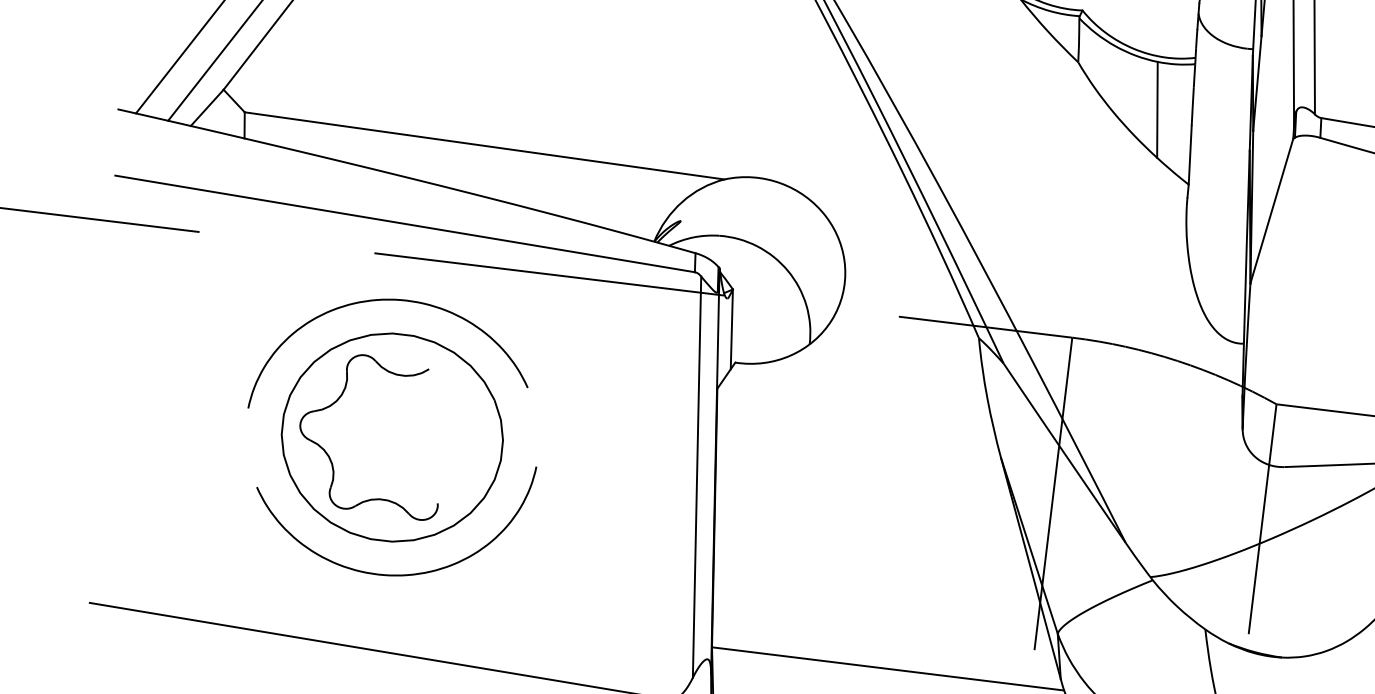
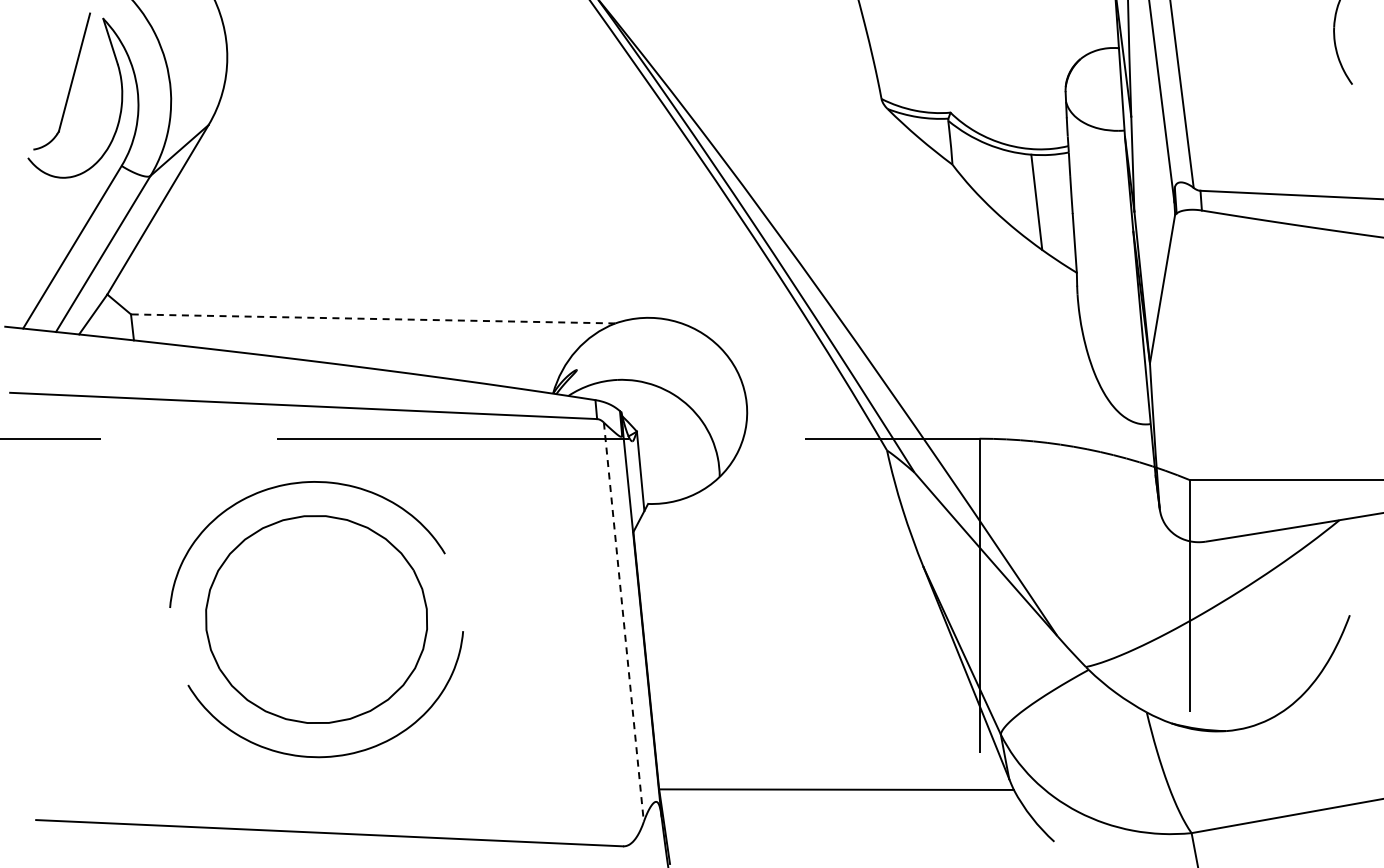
line: (483, 145) -> (372, 318), solid -> dashed
part: (330, 457) -> (257, 646), removed
line: (696, 477) -> (623, 622), solid -> dashed

